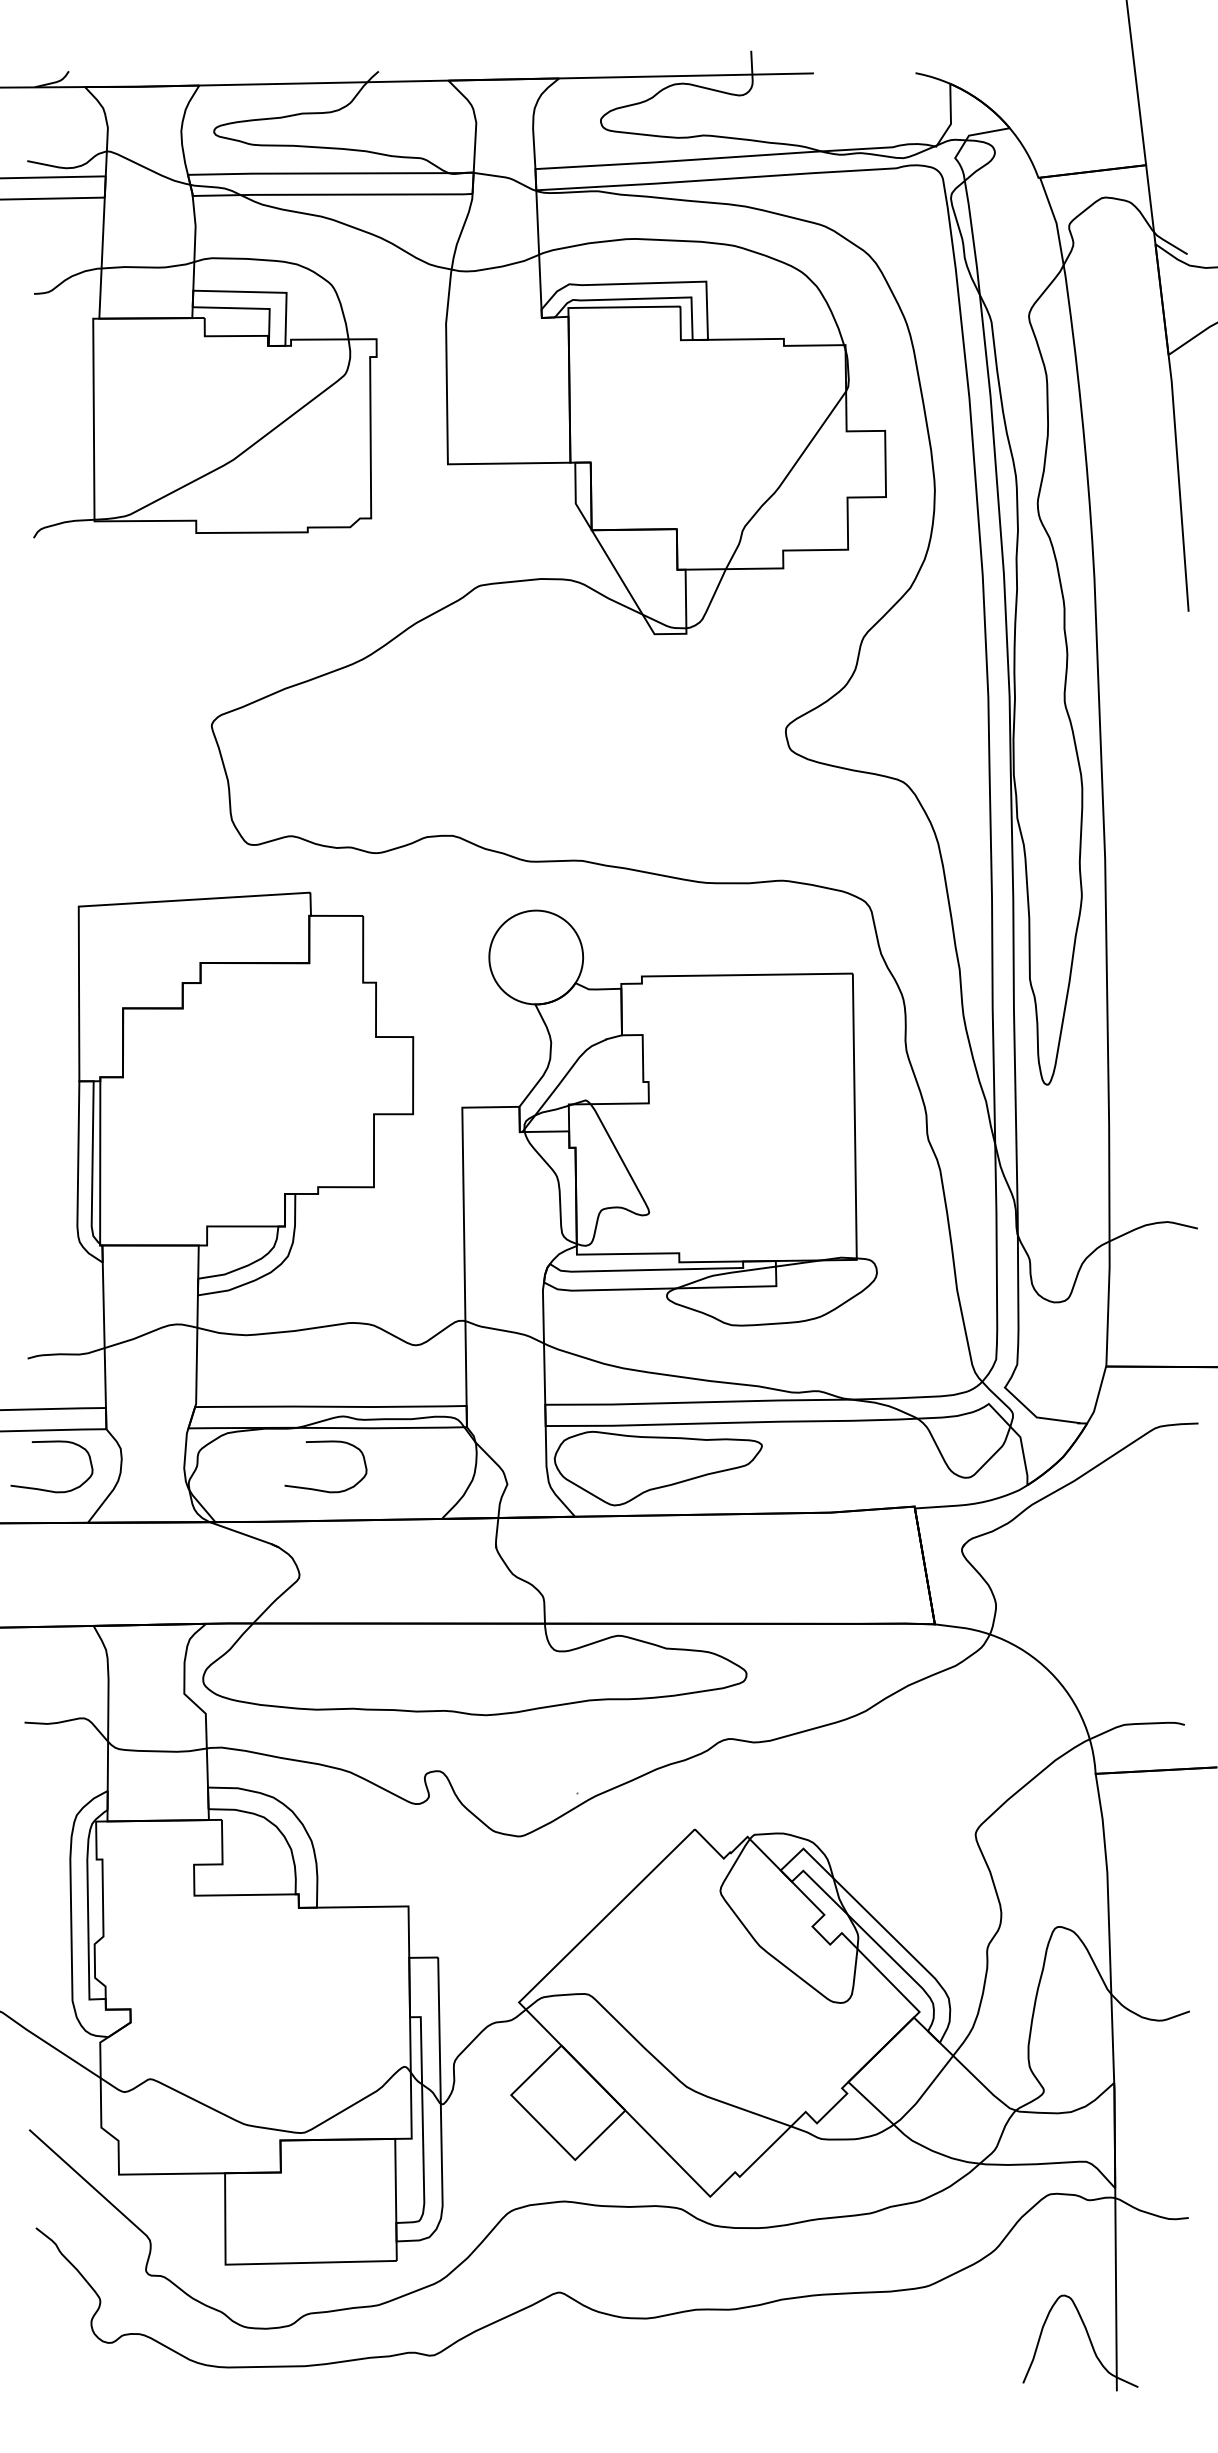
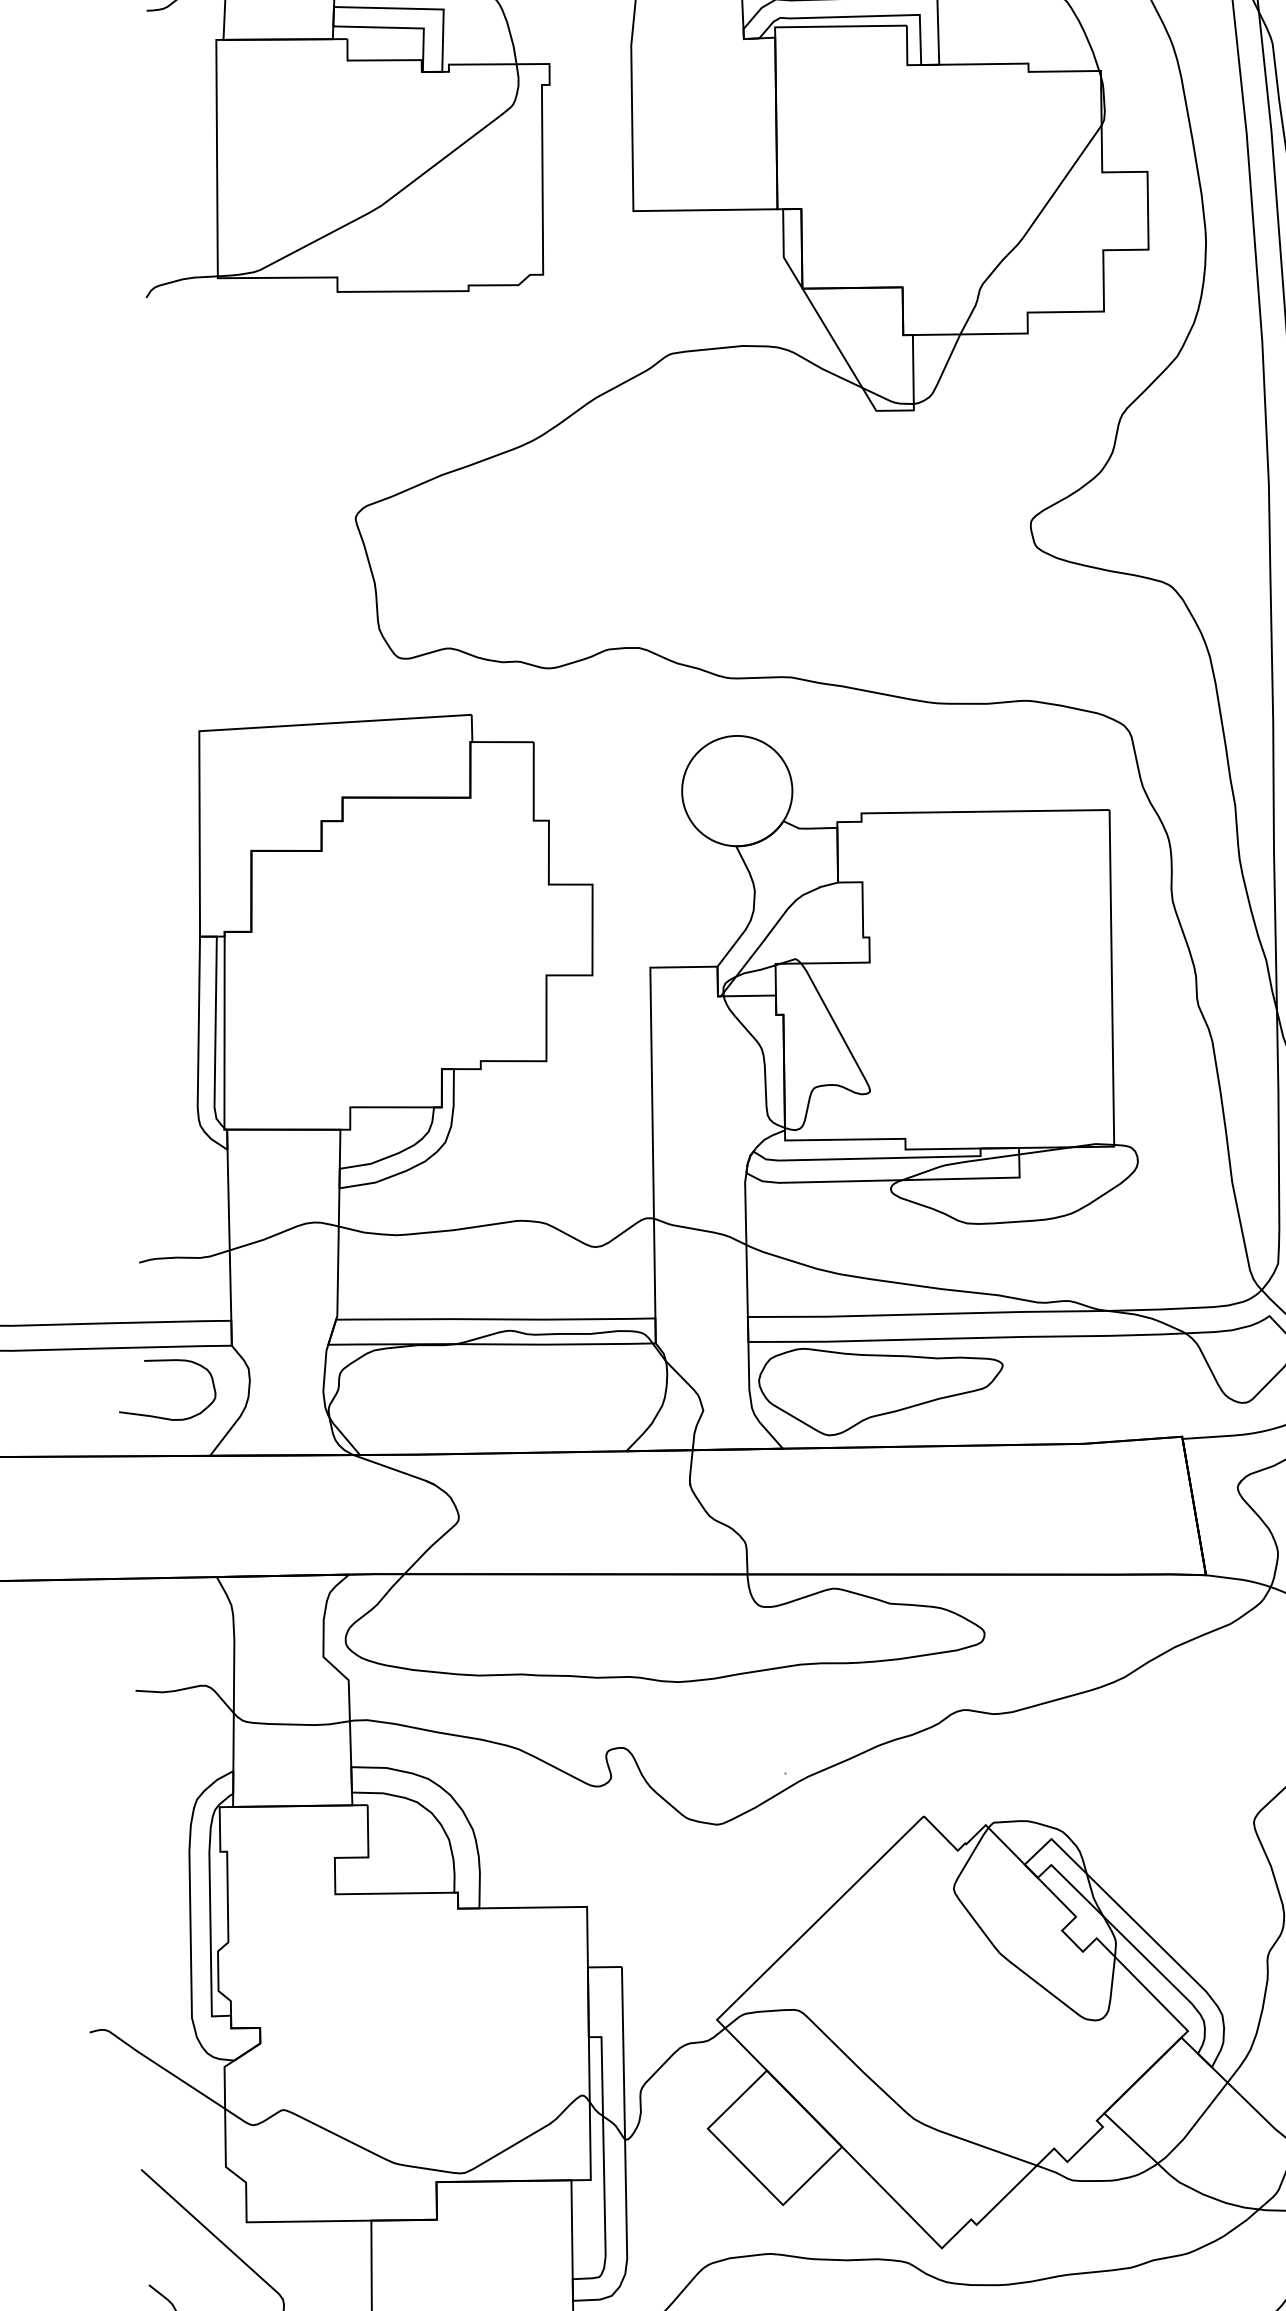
curve: (320, 1489) -> (483, 1416), removed

